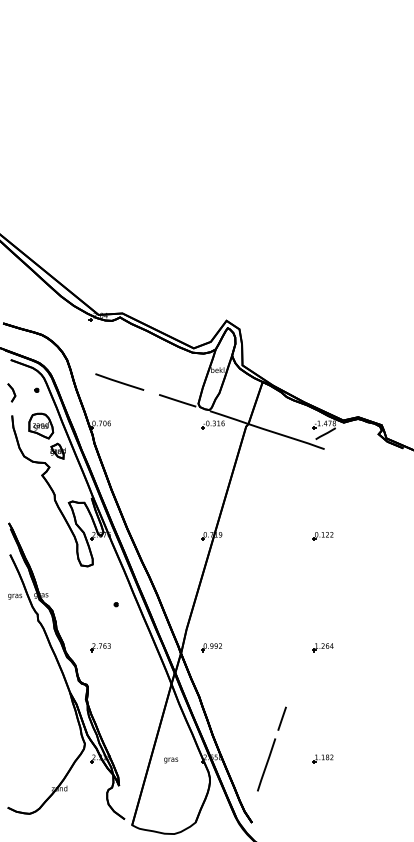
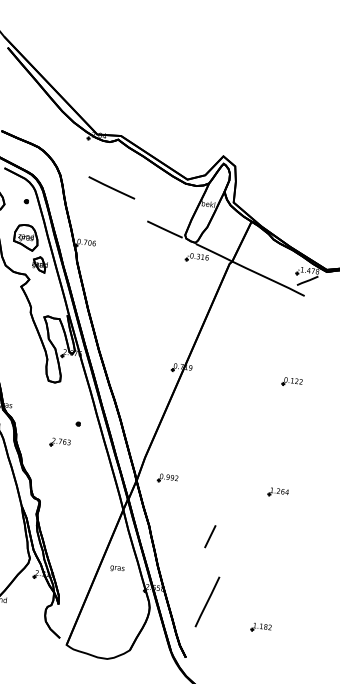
line: (119, 381) -> (111, 187), moved
part: (100, 647) -> (60, 442), moved
line: (281, 718) -> (209, 536), moved
part: (322, 758) -> (260, 627), moved
text: (171, 760) -> (117, 569), moved

